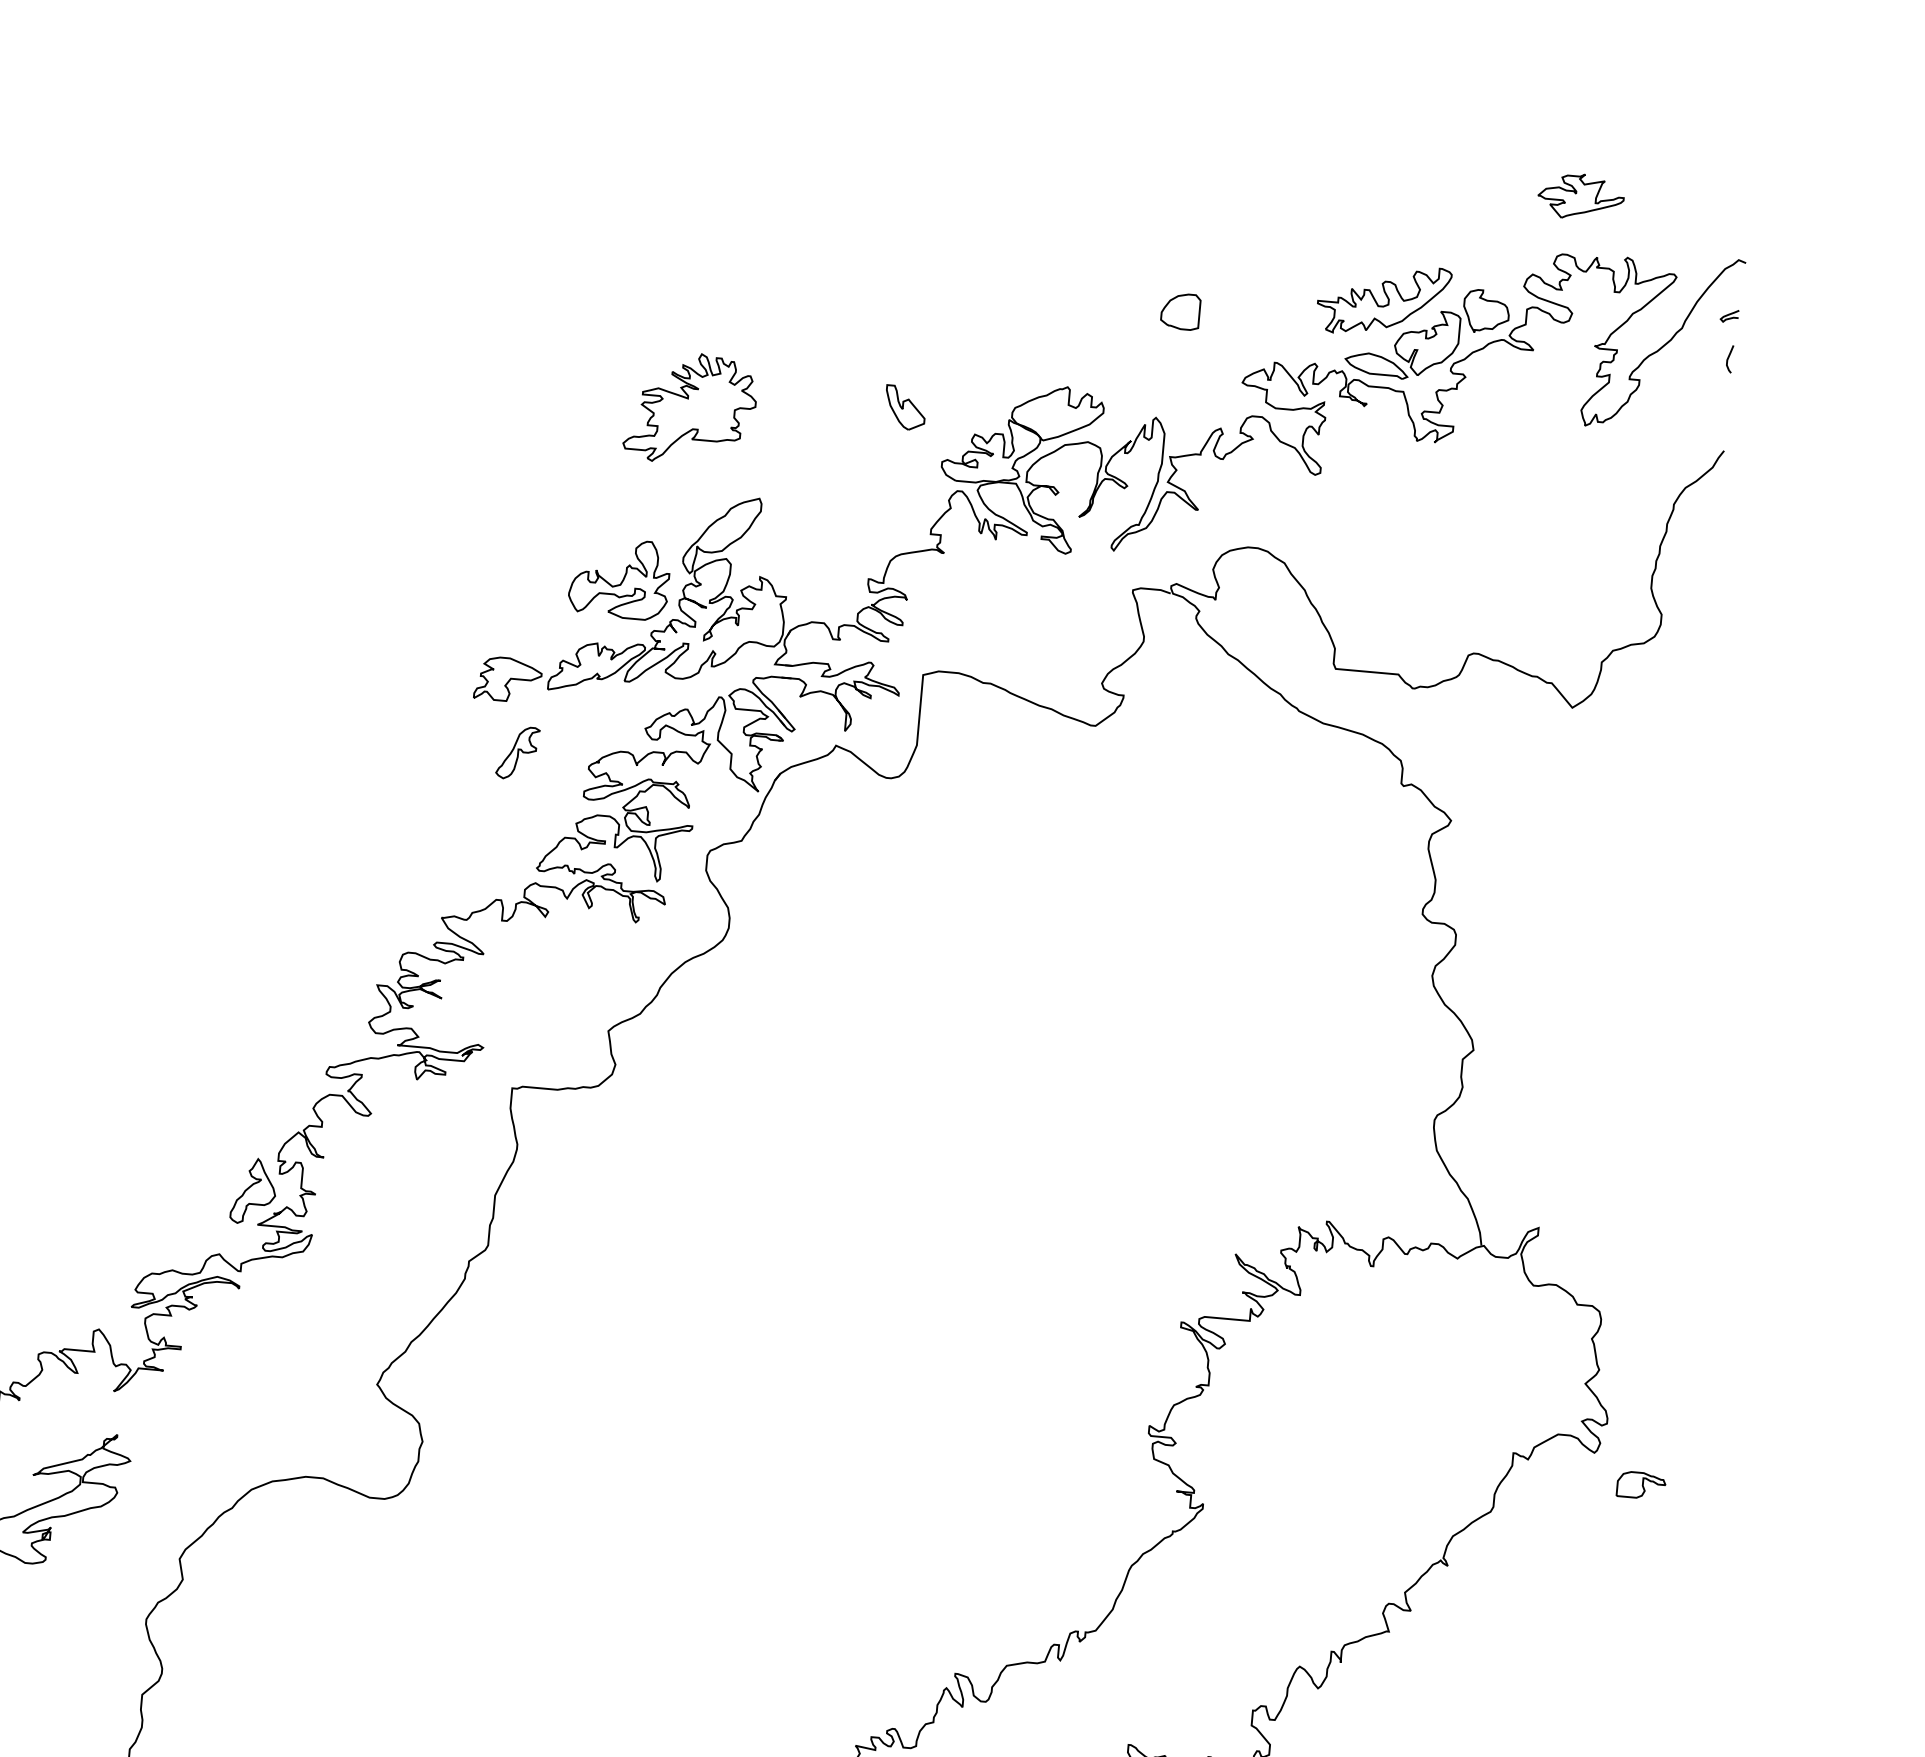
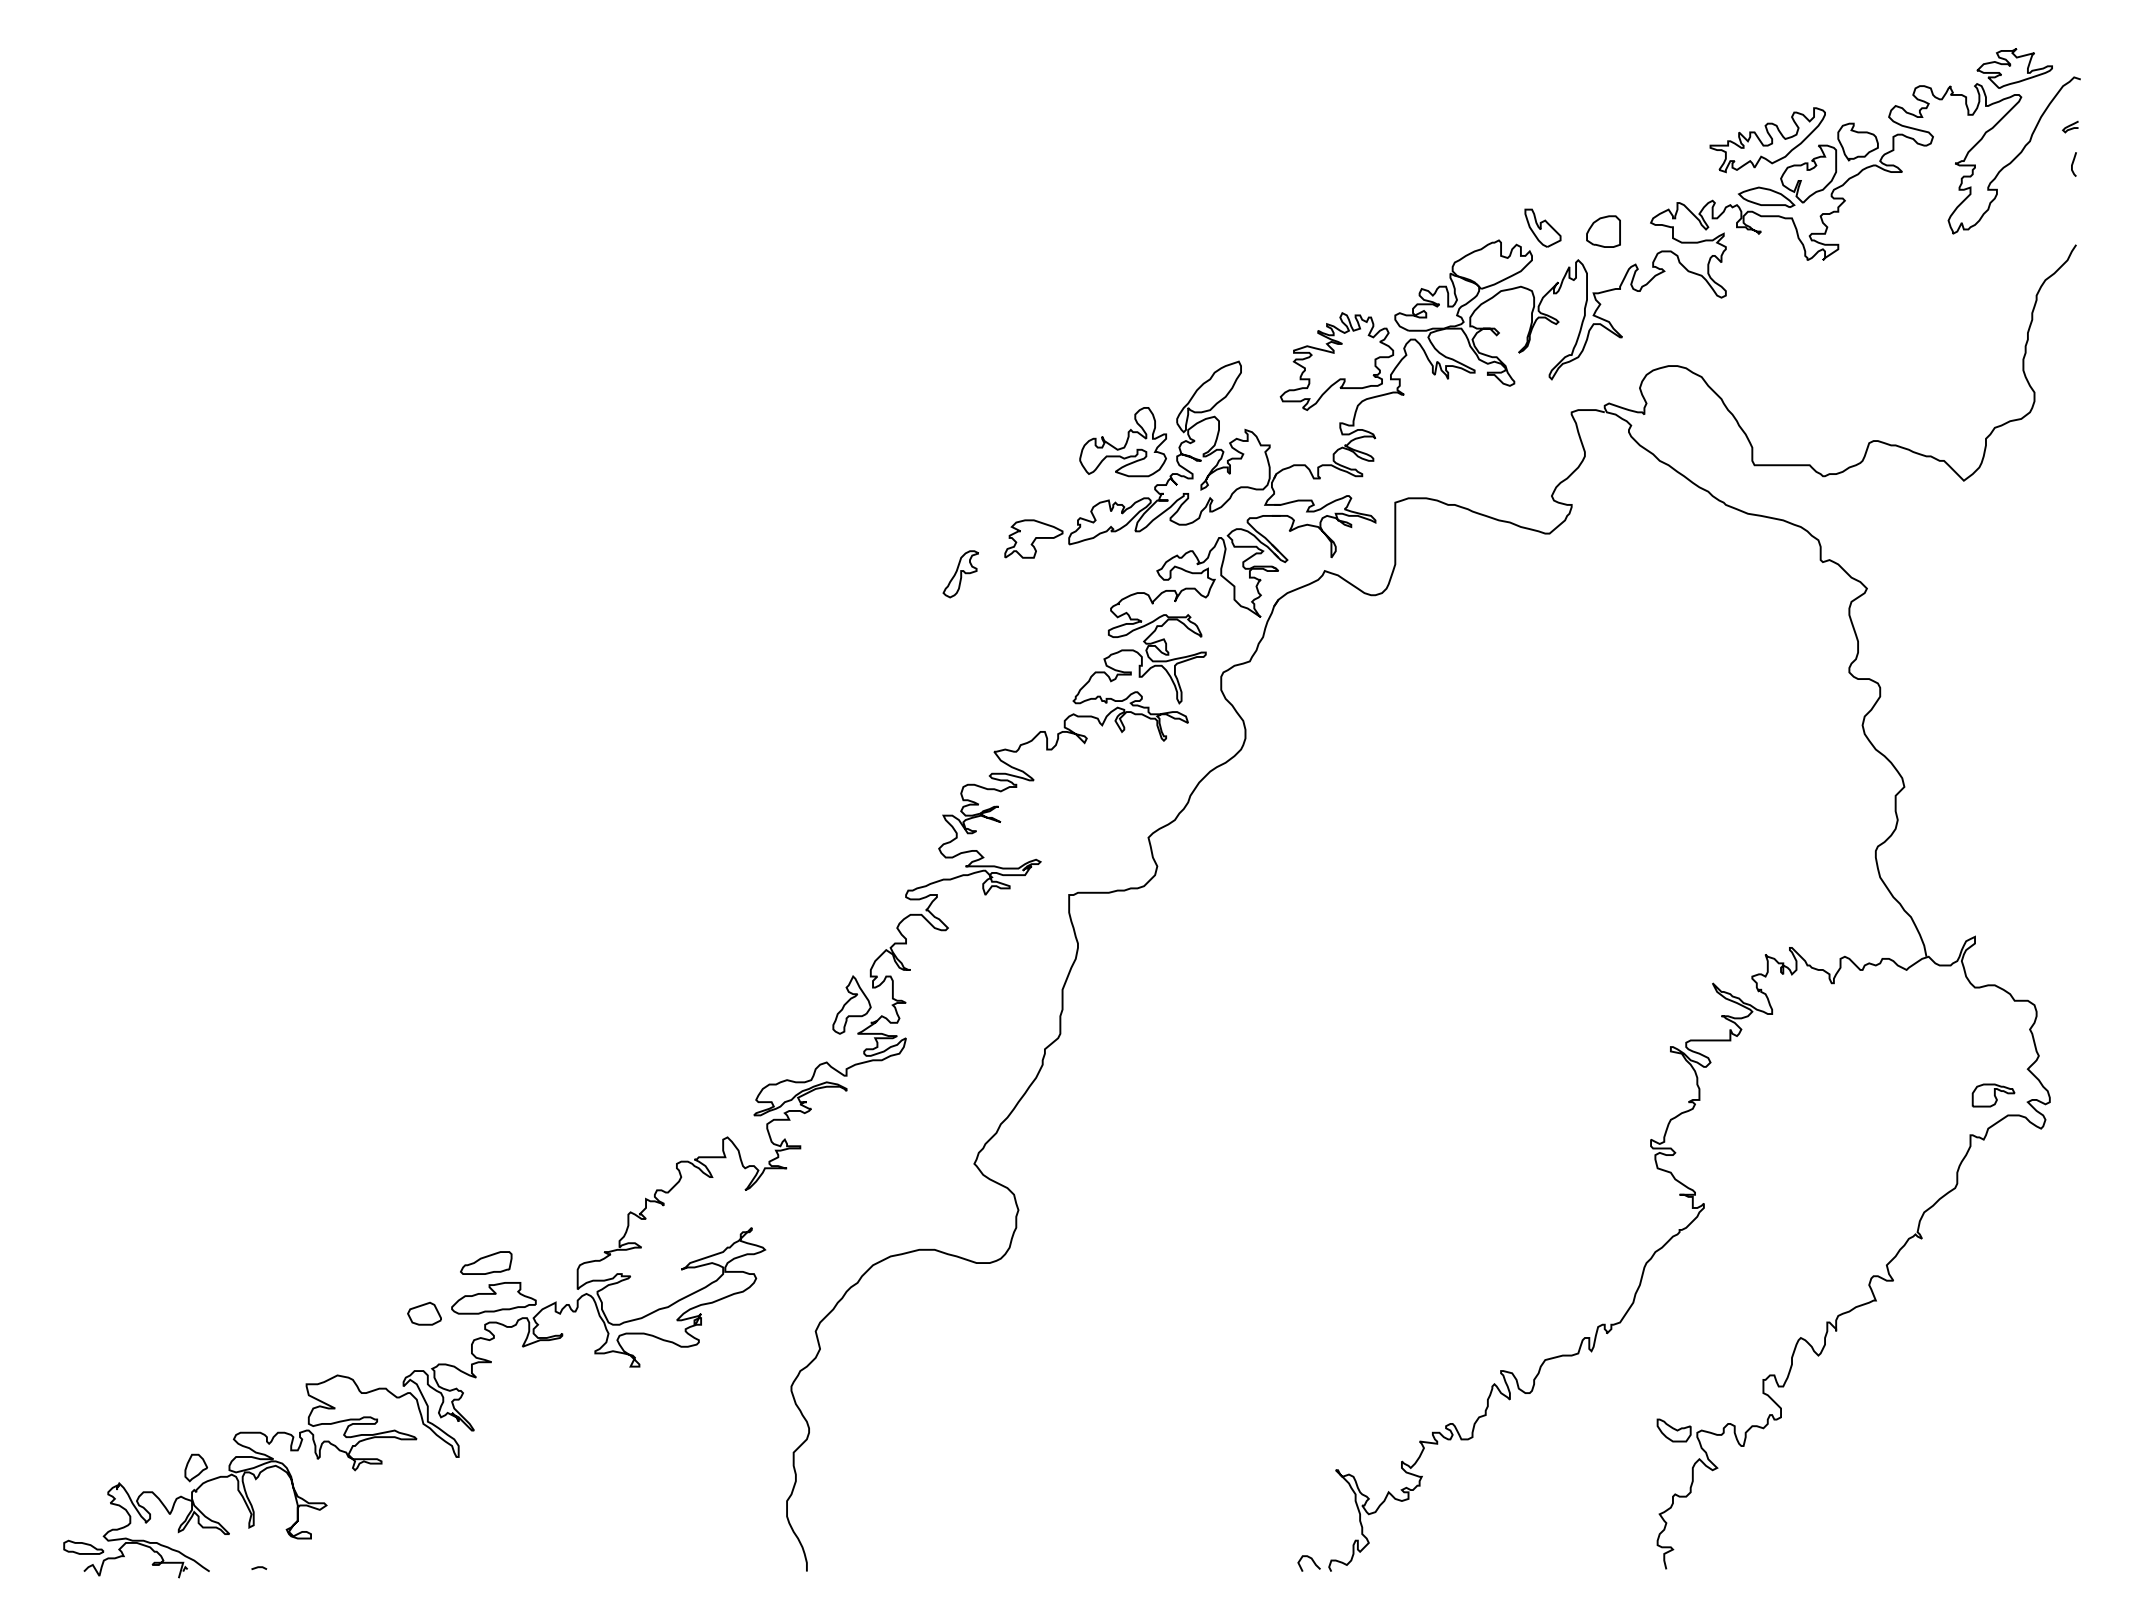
part: (1580, 196) -> (2014, 68), moved
part: (1180, 311) -> (1603, 231), moved
part: (904, 407) -> (1542, 227), moved
part: (690, 408) -> (1336, 361), moved
part: (517, 753) -> (960, 574), moved
part: (1641, 1485) -> (1993, 1095), moved

